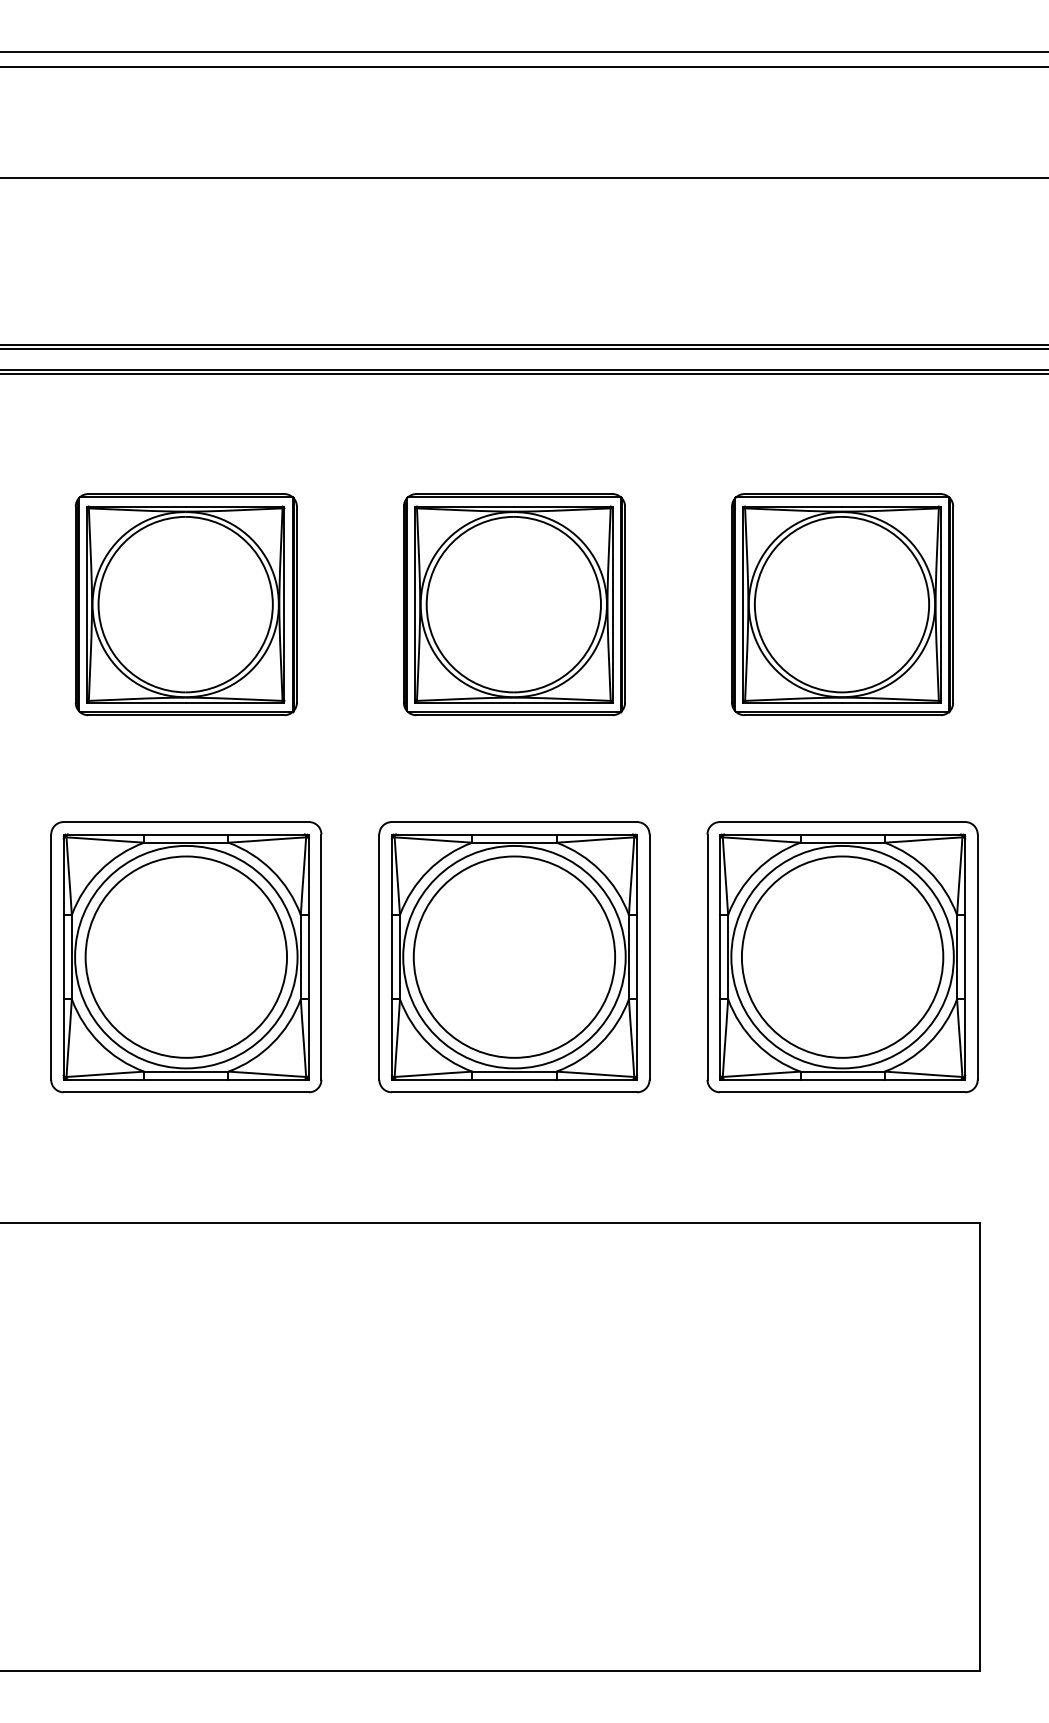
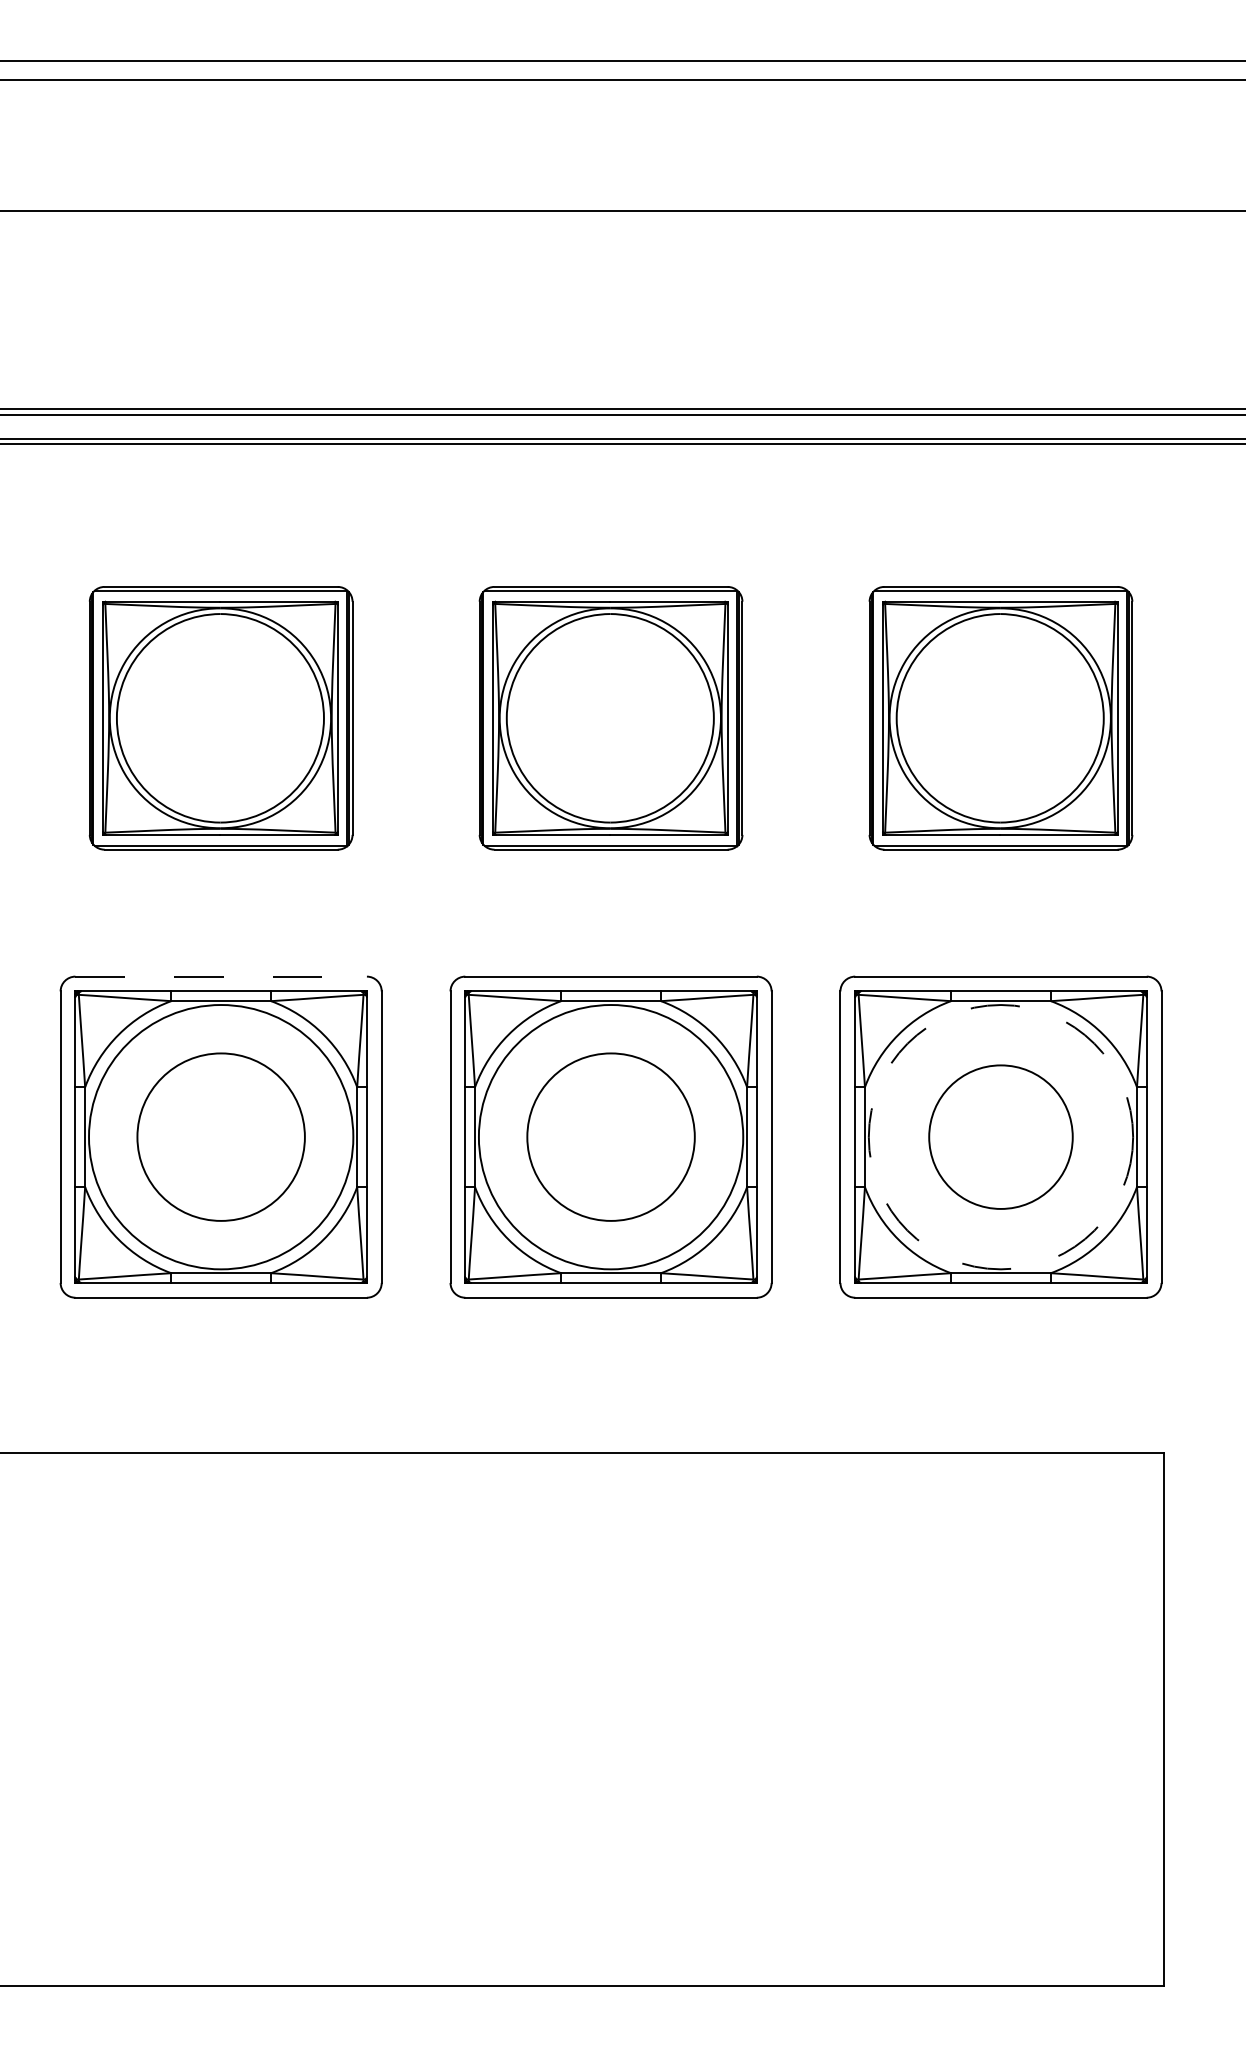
line: (186, 821) -> (221, 976), solid -> dashed
circle: (185, 956) -> (220, 1136), size x0.7
circle: (513, 956) -> (610, 1136), size x0.7
circle: (842, 956) -> (1000, 1136), size x0.6
circle: (842, 957) -> (1000, 1137), solid -> dashed

